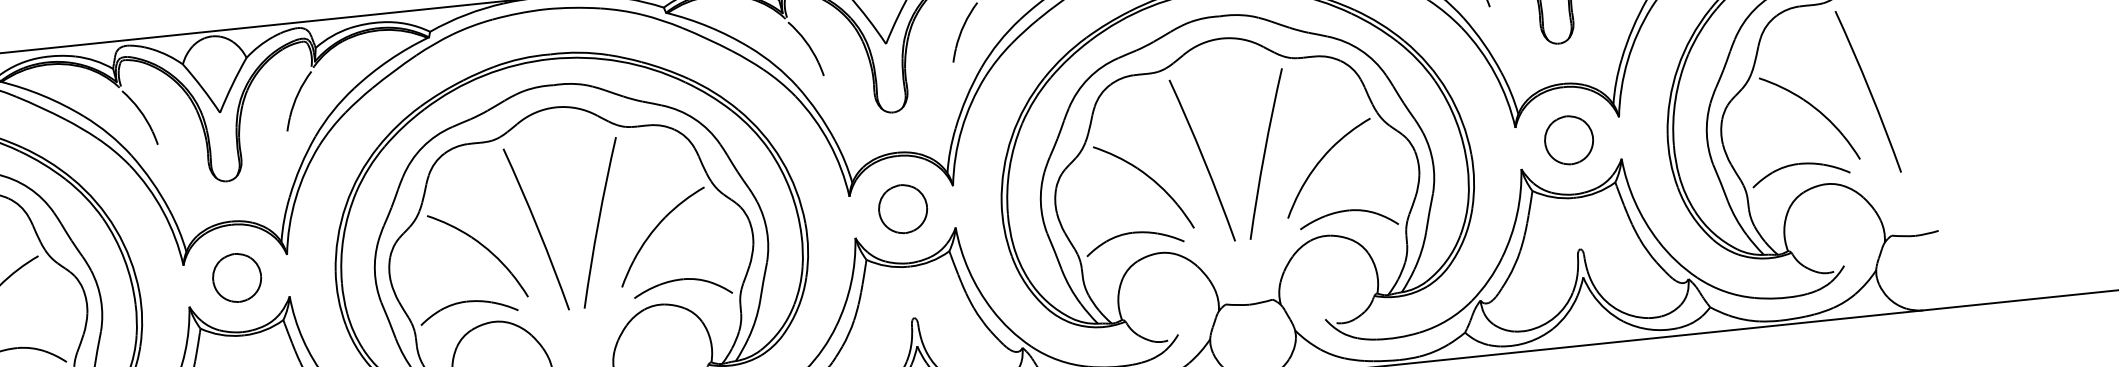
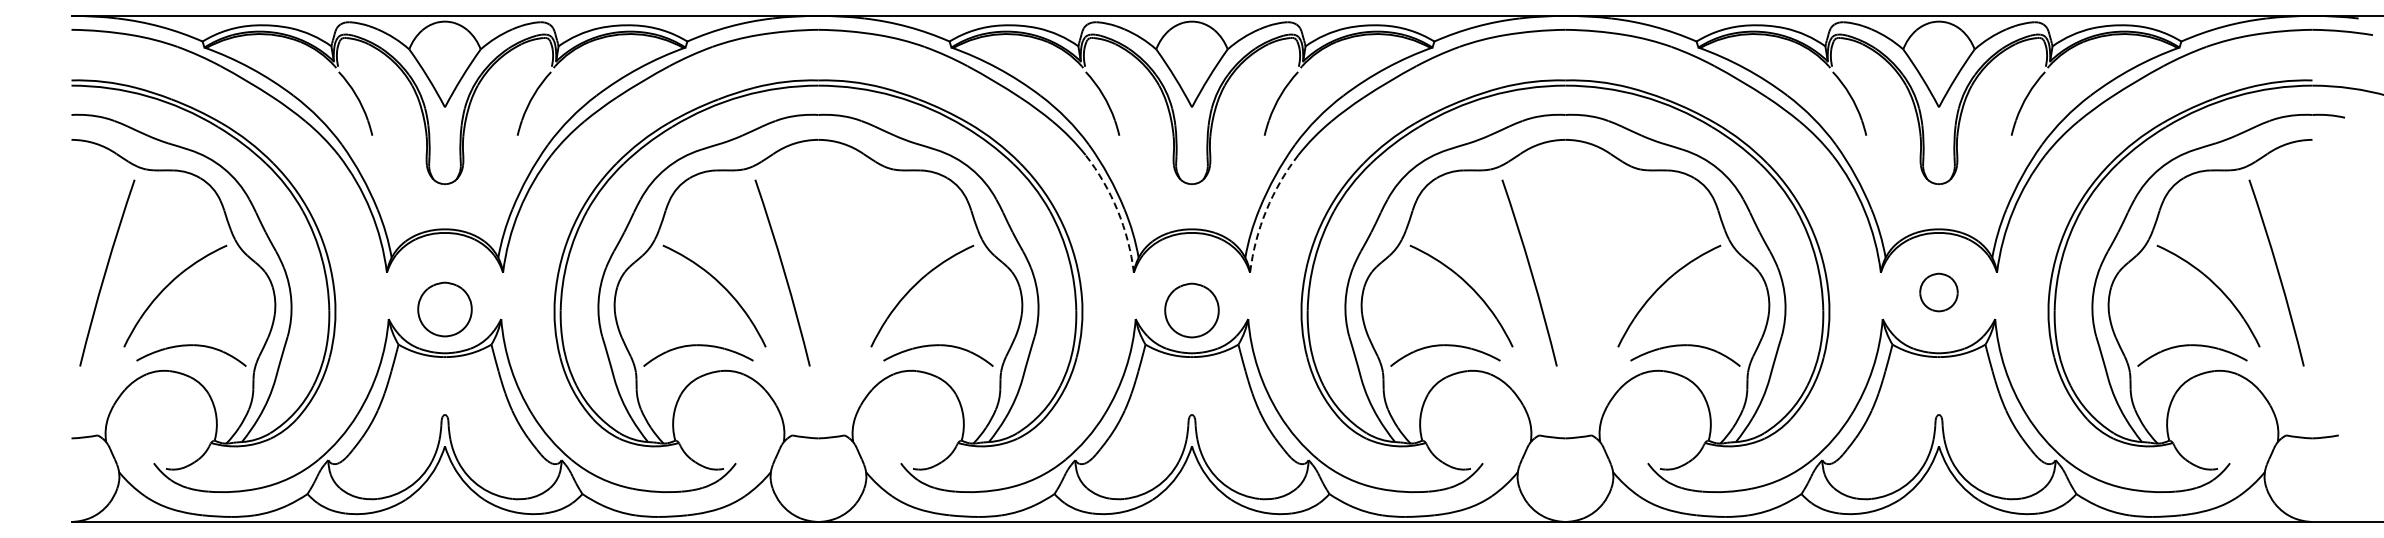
arc: (961, 129) -> (1266, 210), solid -> dashed
part: (1568, 140) -> (1938, 292), size x0.7
arc: (829, 142) -> (1117, 210), solid -> dashed
arc: (1265, 153) -> (1600, 272), removed
part: (902, 209) -> (1191, 310), moved
arc: (599, 222) -> (853, 272), removed
part: (236, 277) -> (444, 309), moved

